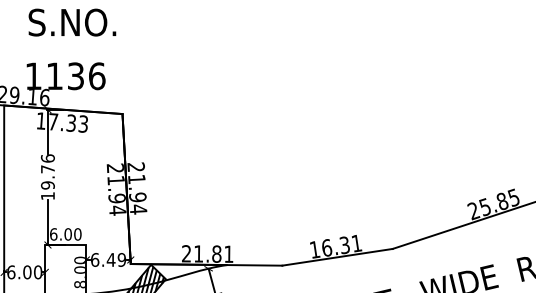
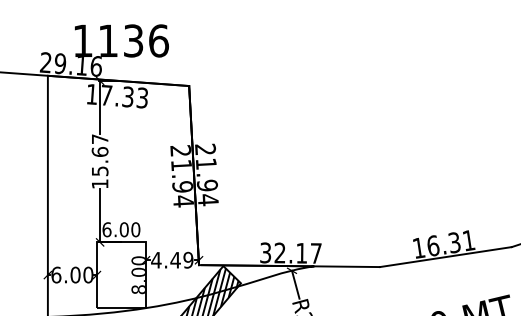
text: (47, 171) -> (99, 154), 19.76 -> 15.67
text: (207, 253) -> (290, 252), 21.81 -> 32.17
text: (94, 259) -> (155, 259), 6.49 -> 4.49

